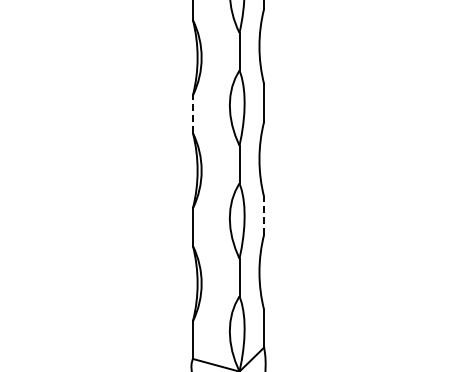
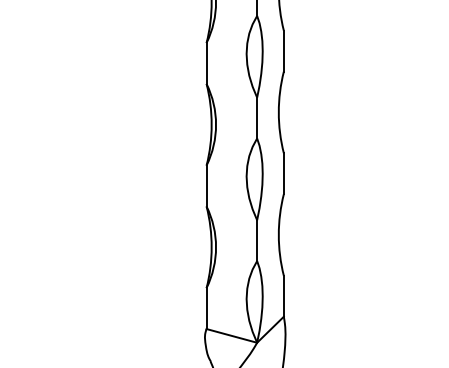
line: (192, 114) -> (206, 63), dashed -> solid
line: (264, 215) -> (284, 173), dashed -> solid

